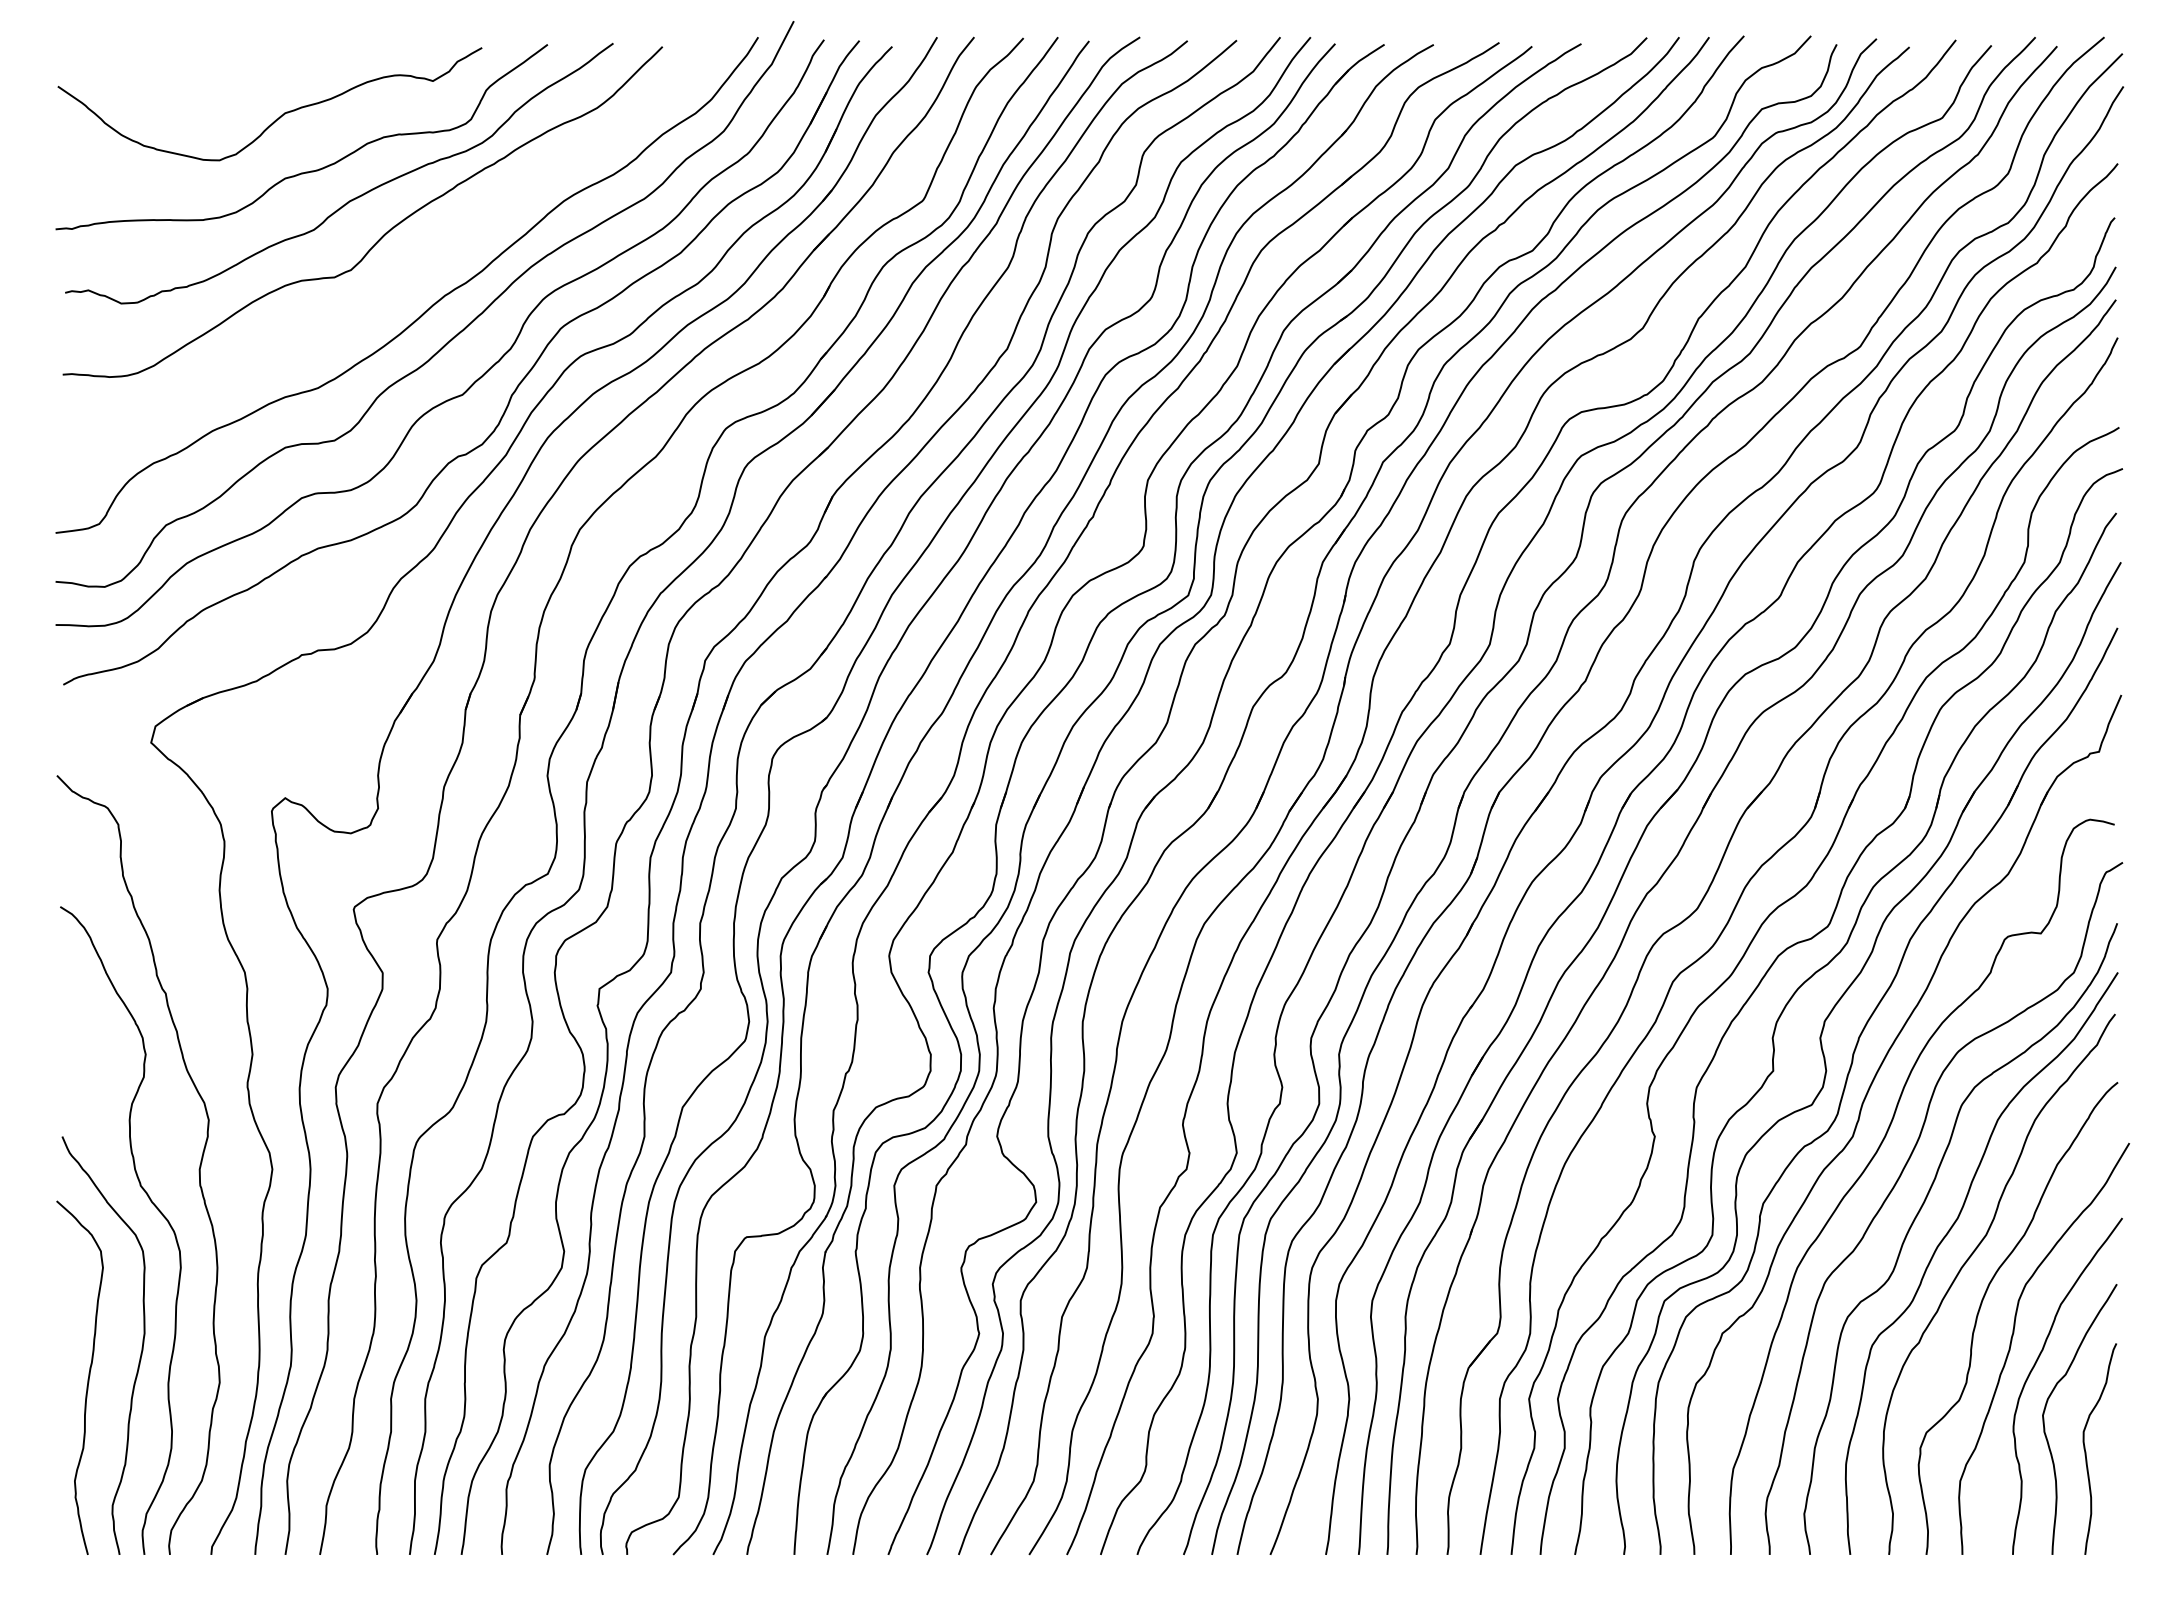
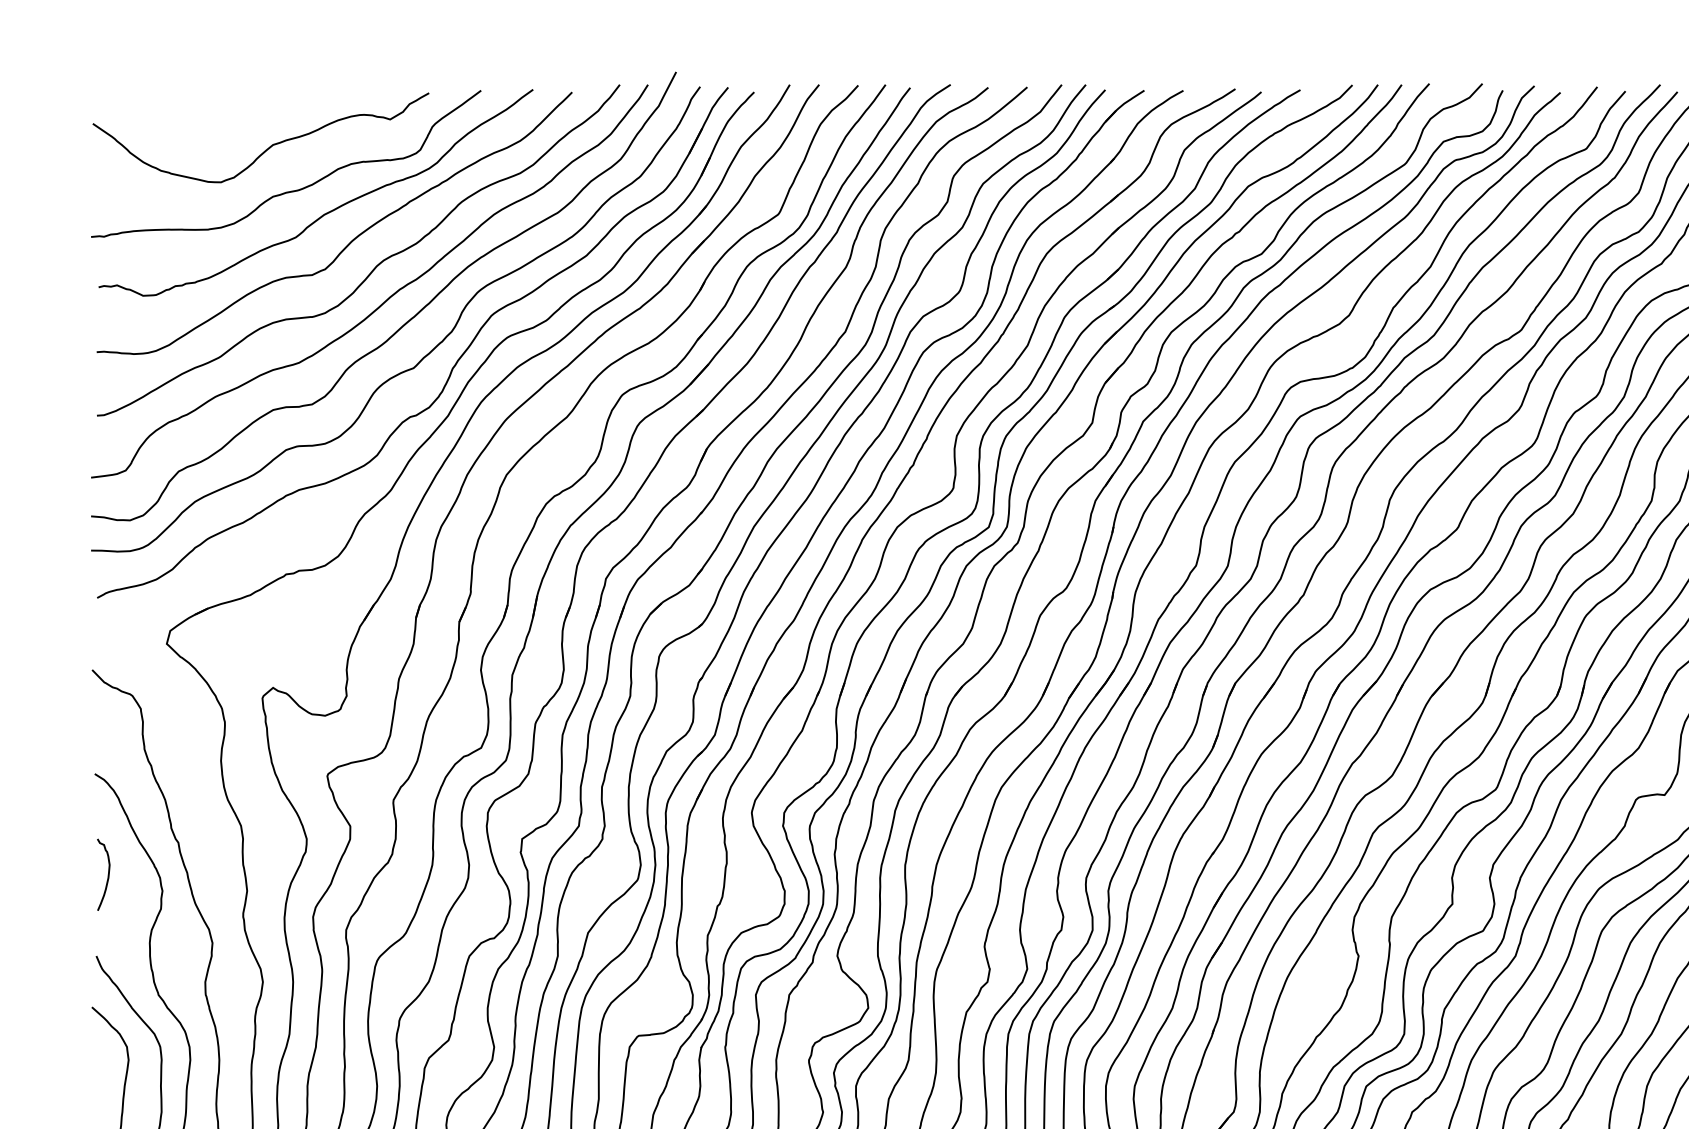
curve: (414, 266) -> (375, 266), added
curve: (76, 1035) -> (107, 875), added

